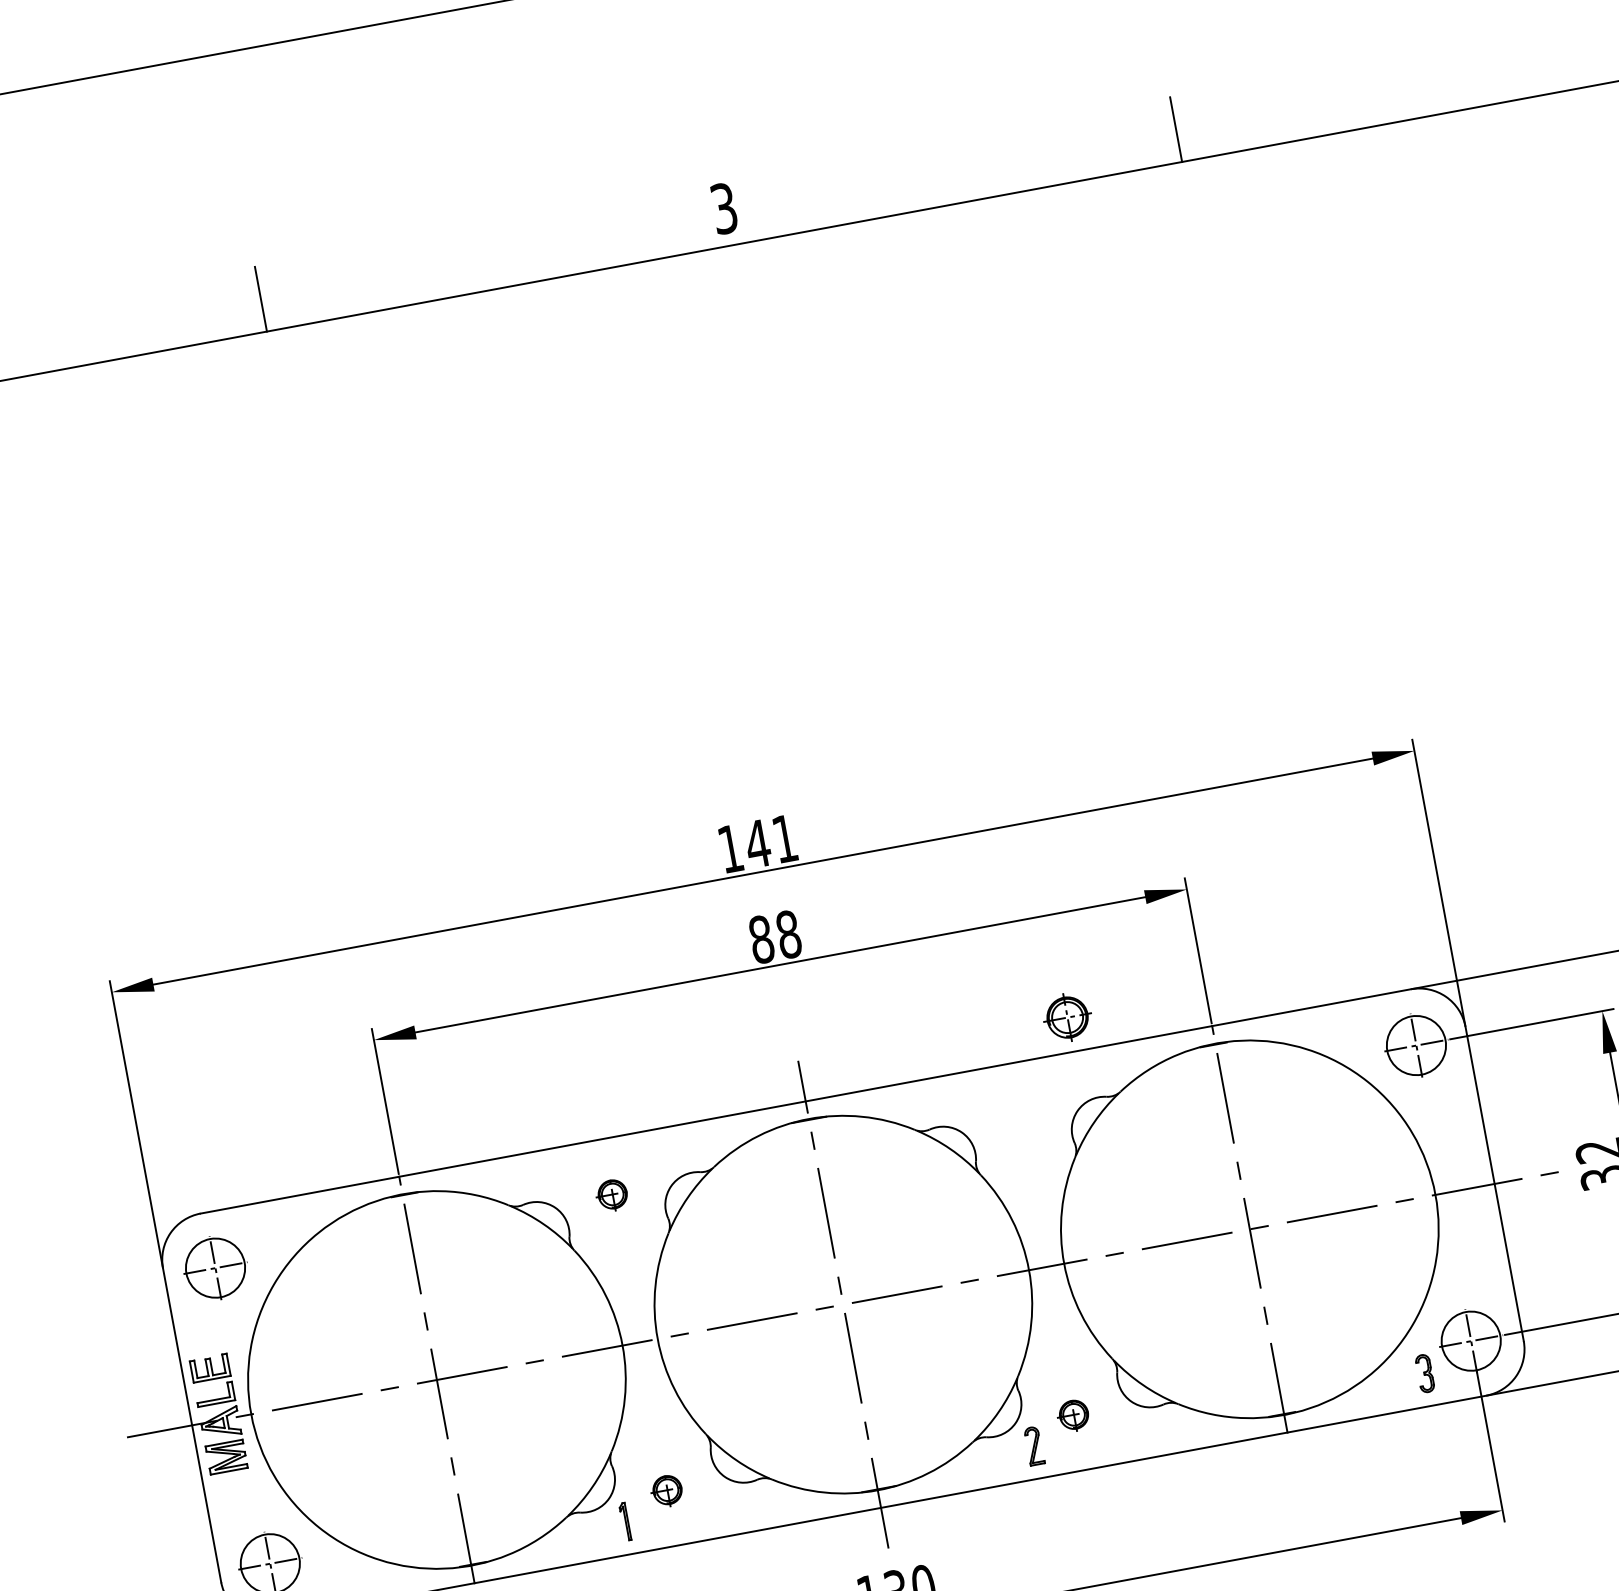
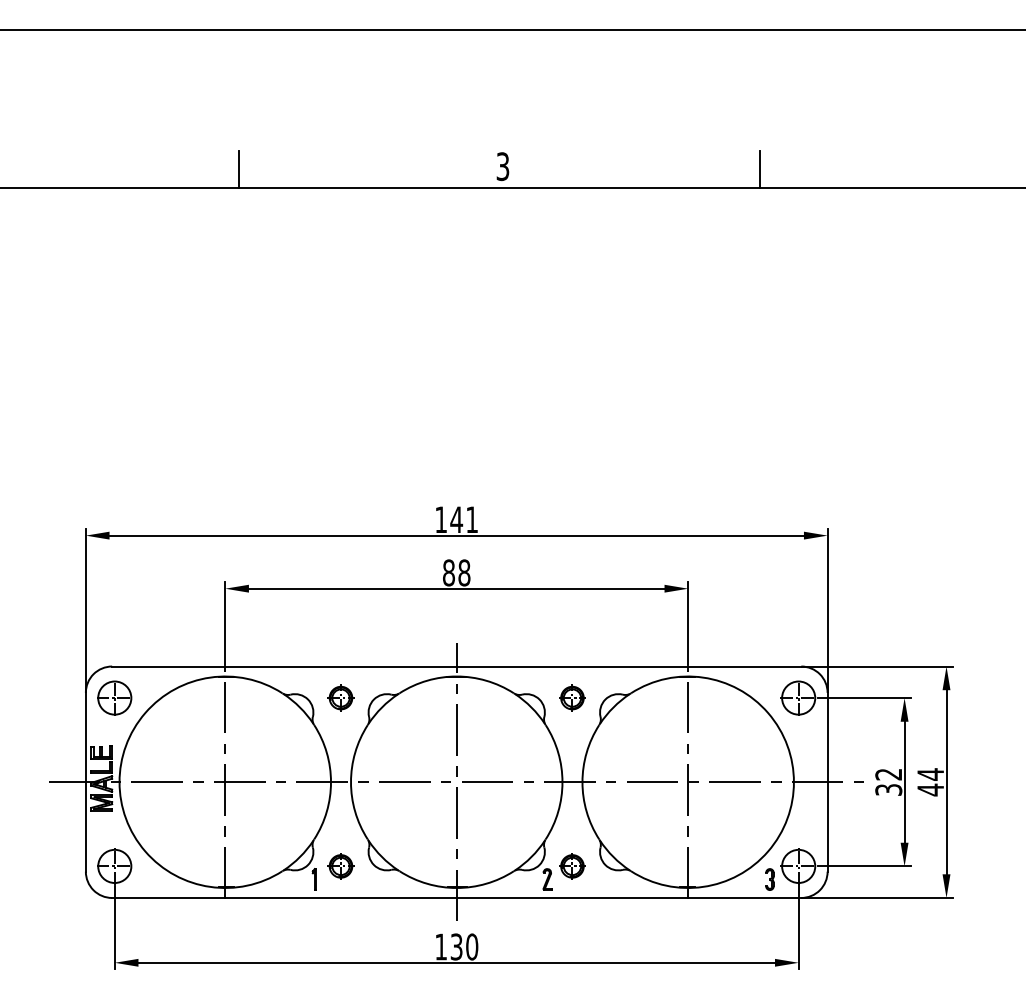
part: (1067, 1016) -> (572, 697), moved
part: (611, 1193) -> (340, 697), size x1.43
part: (1074, 1414) -> (572, 866), size x1.43
part: (666, 1490) -> (340, 866), size x1.43

